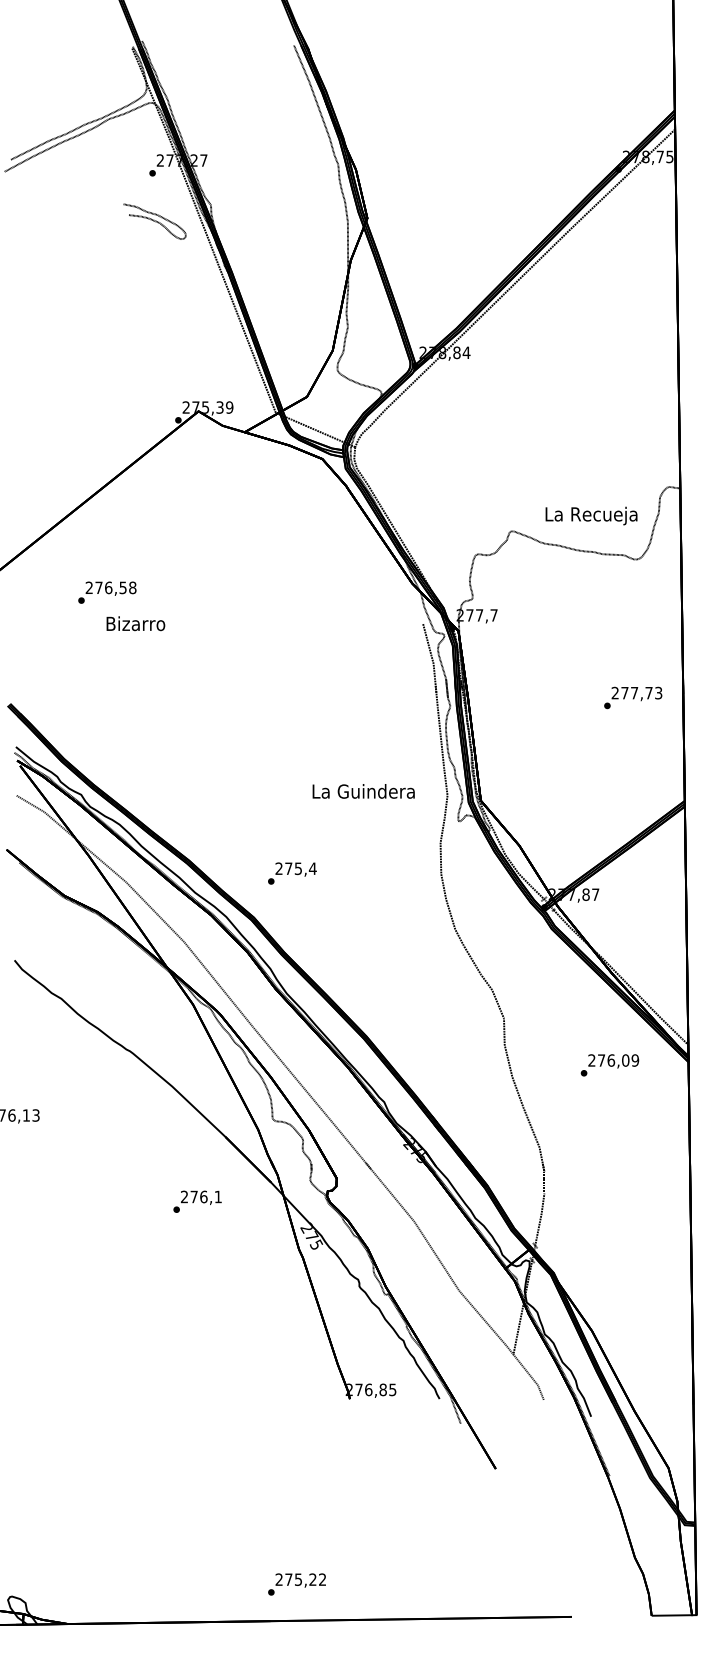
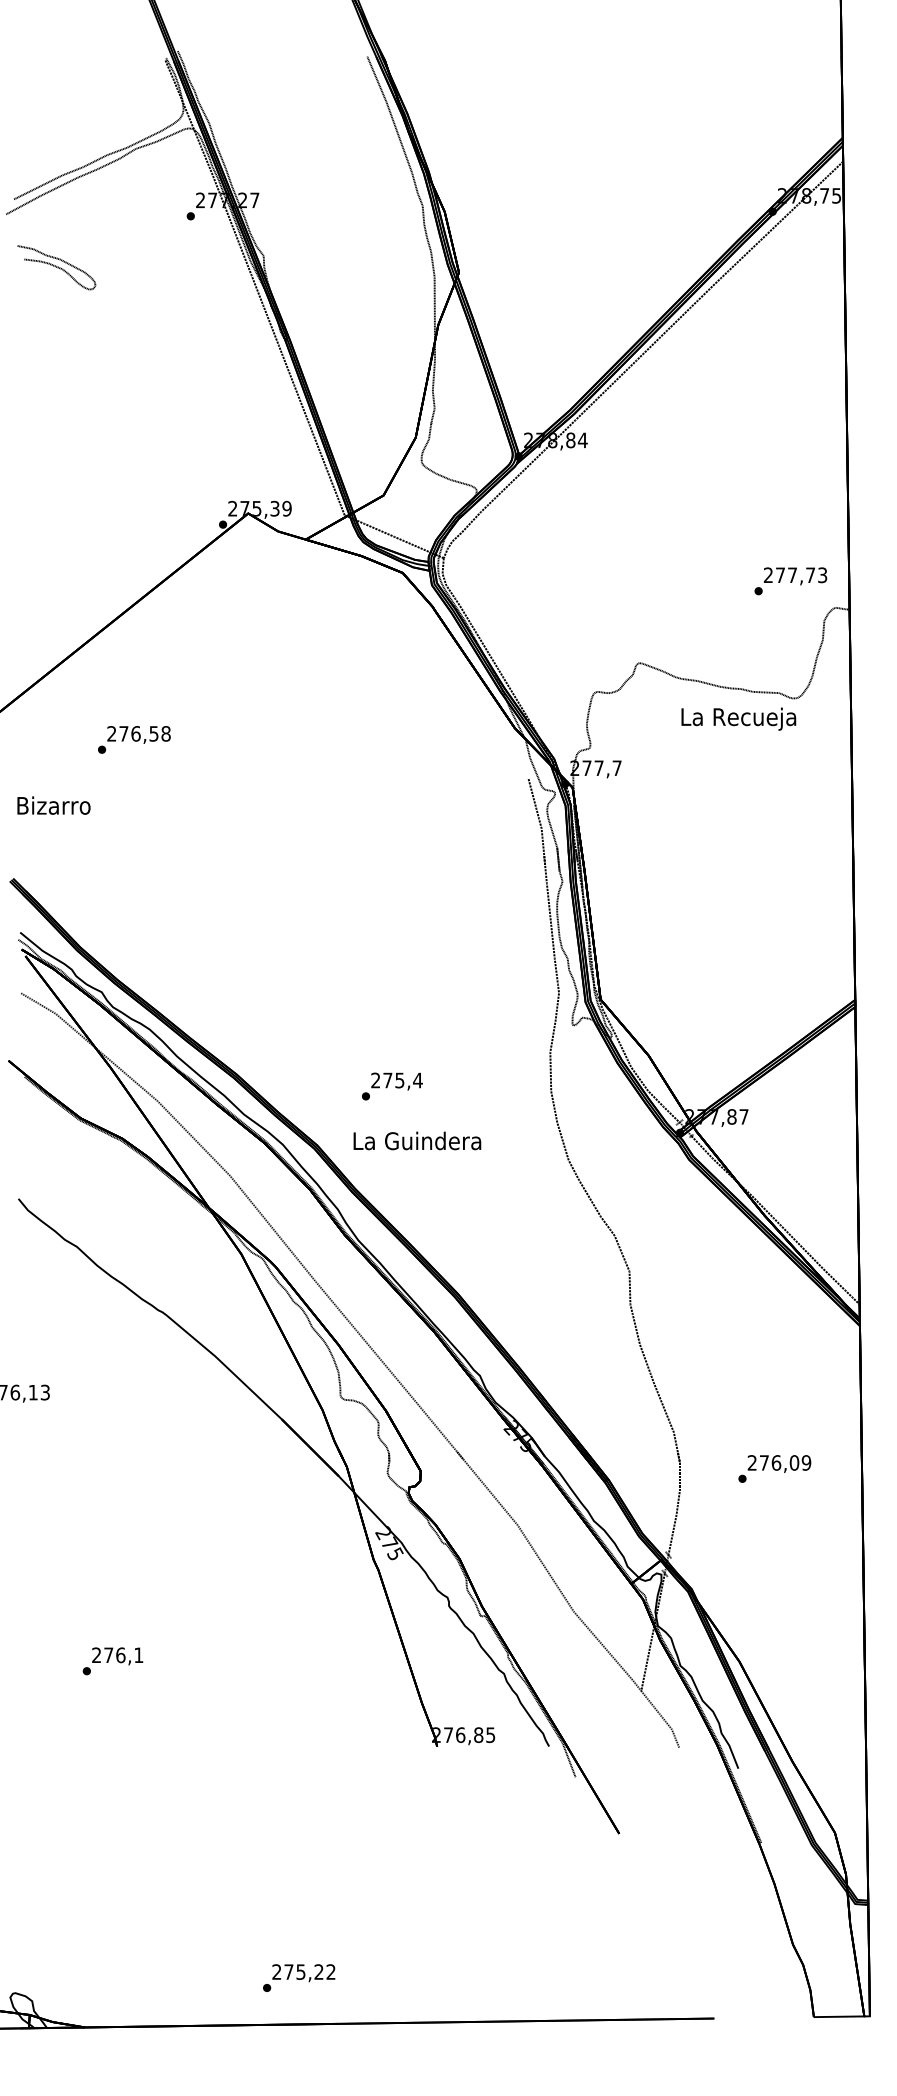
curve: (154, 221) -> (56, 267), moved
text: (591, 515) -> (738, 718), moved
text: (135, 623) -> (53, 805), moved
text: (632, 698) -> (790, 581), moved
text: (363, 791) -> (417, 1140), moved
text: (292, 873) -> (392, 1086), moved
text: (609, 1064) -> (774, 1468), moved
text: (197, 1201) -> (112, 1661), moved
text: (297, 1584) -> (299, 1977), moved

